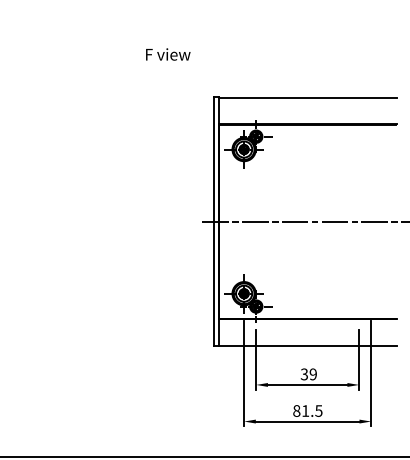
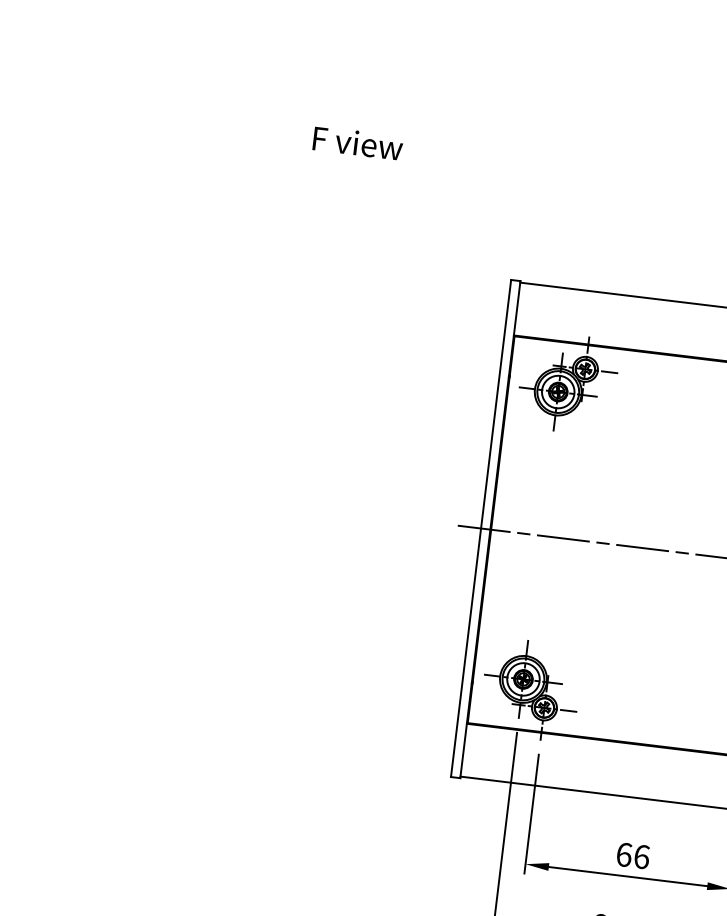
text: (168, 54) -> (358, 143), moved
text: (308, 374) -> (632, 855), 39 -> 66

